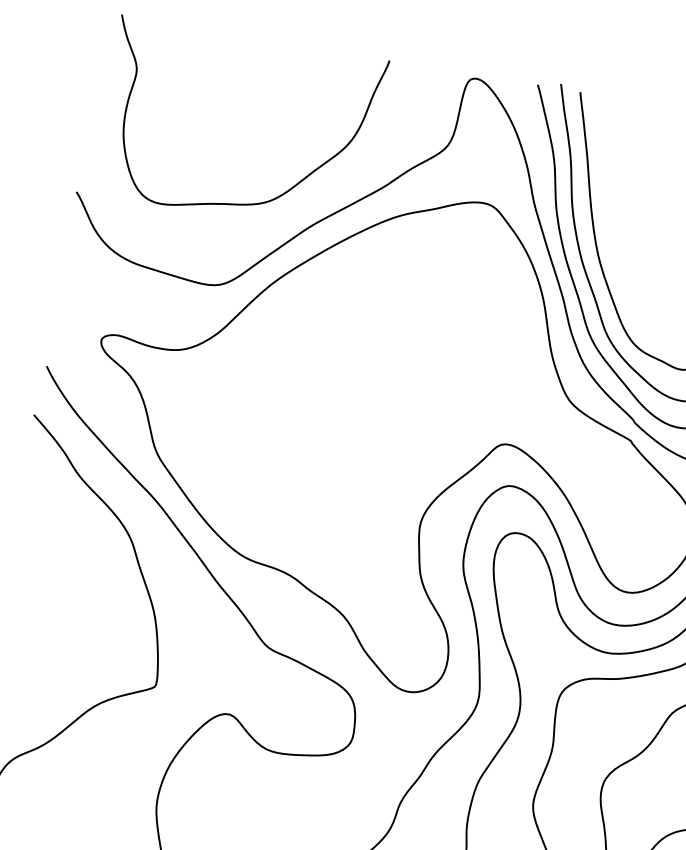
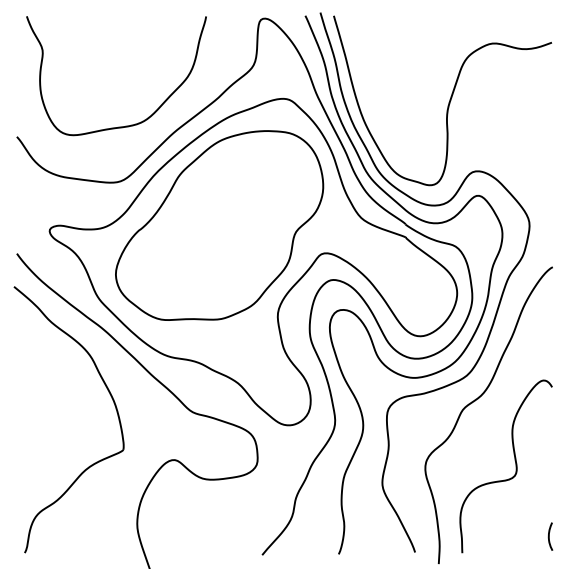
part: (356, 375) -> (219, 225), added

